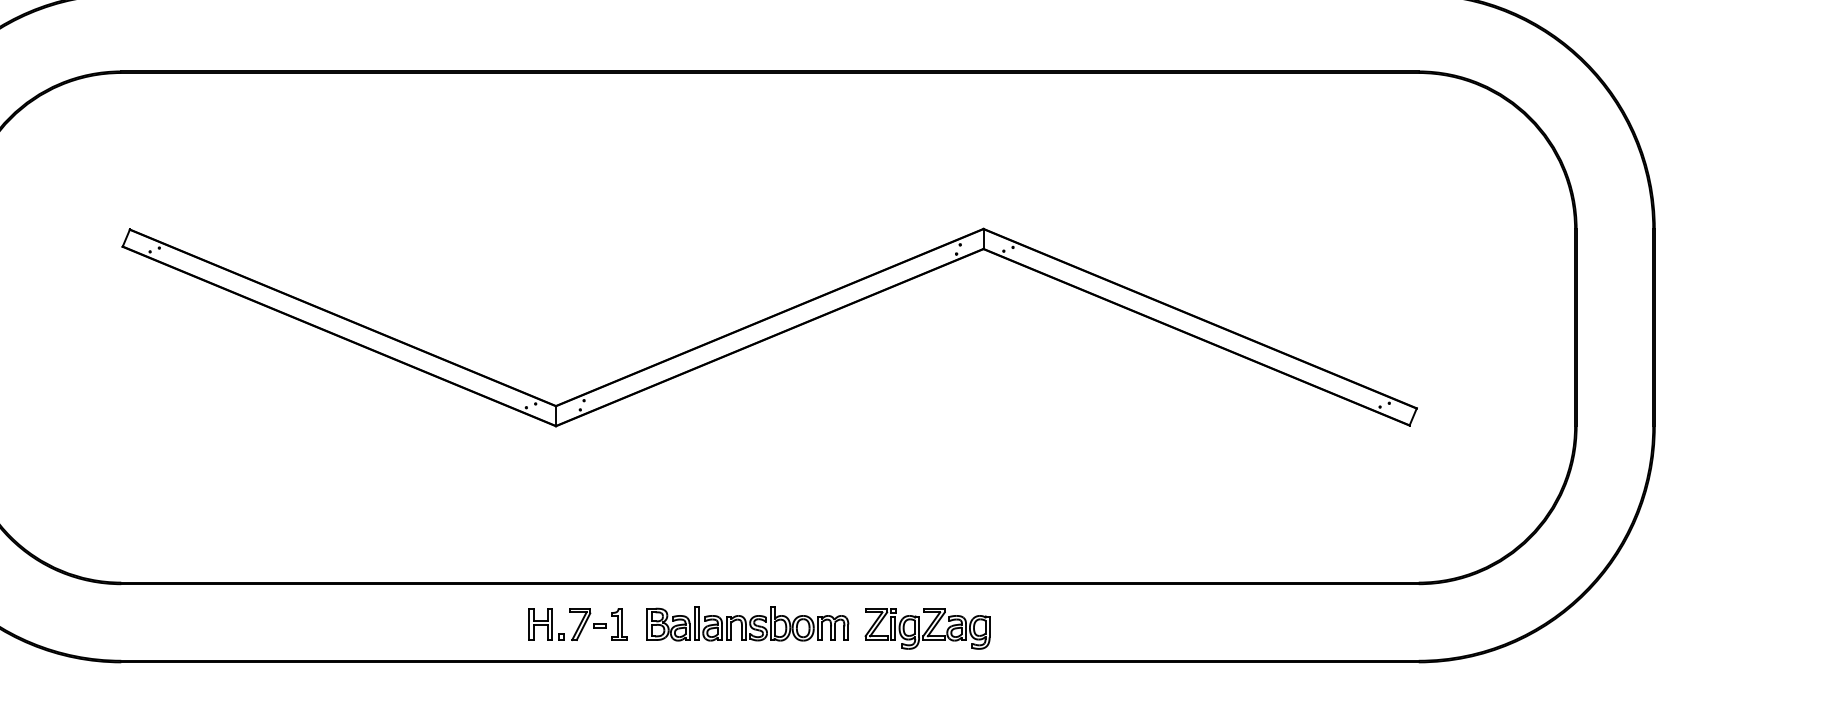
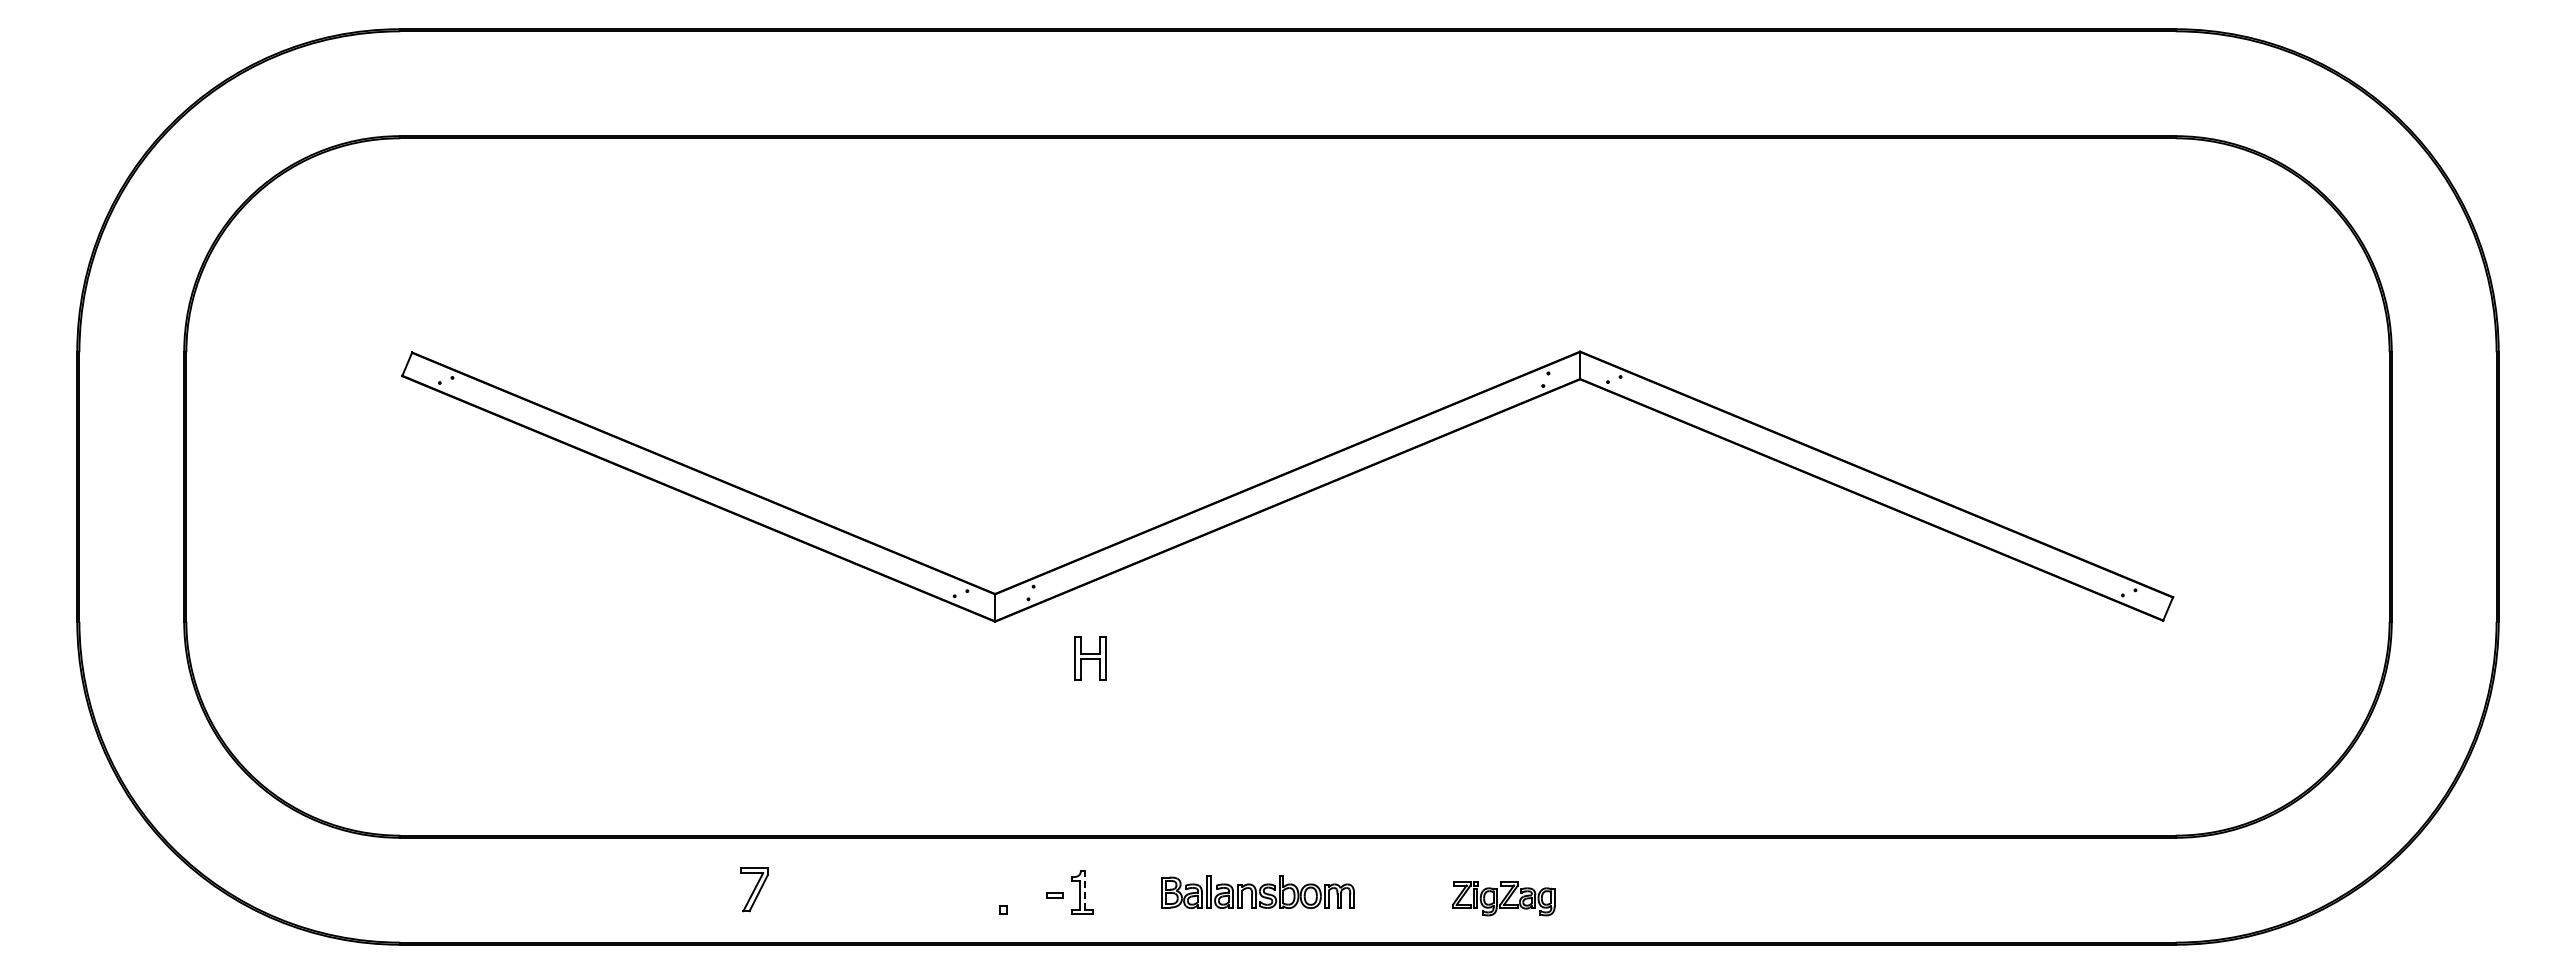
line: (622, 621) -> (1085, 889), solid -> dashed
part: (747, 623) -> (1257, 891), size x0.7
part: (540, 624) -> (1090, 658), moved
part: (580, 624) -> (754, 889), moved
part: (927, 628) -> (1503, 898), size x0.6

